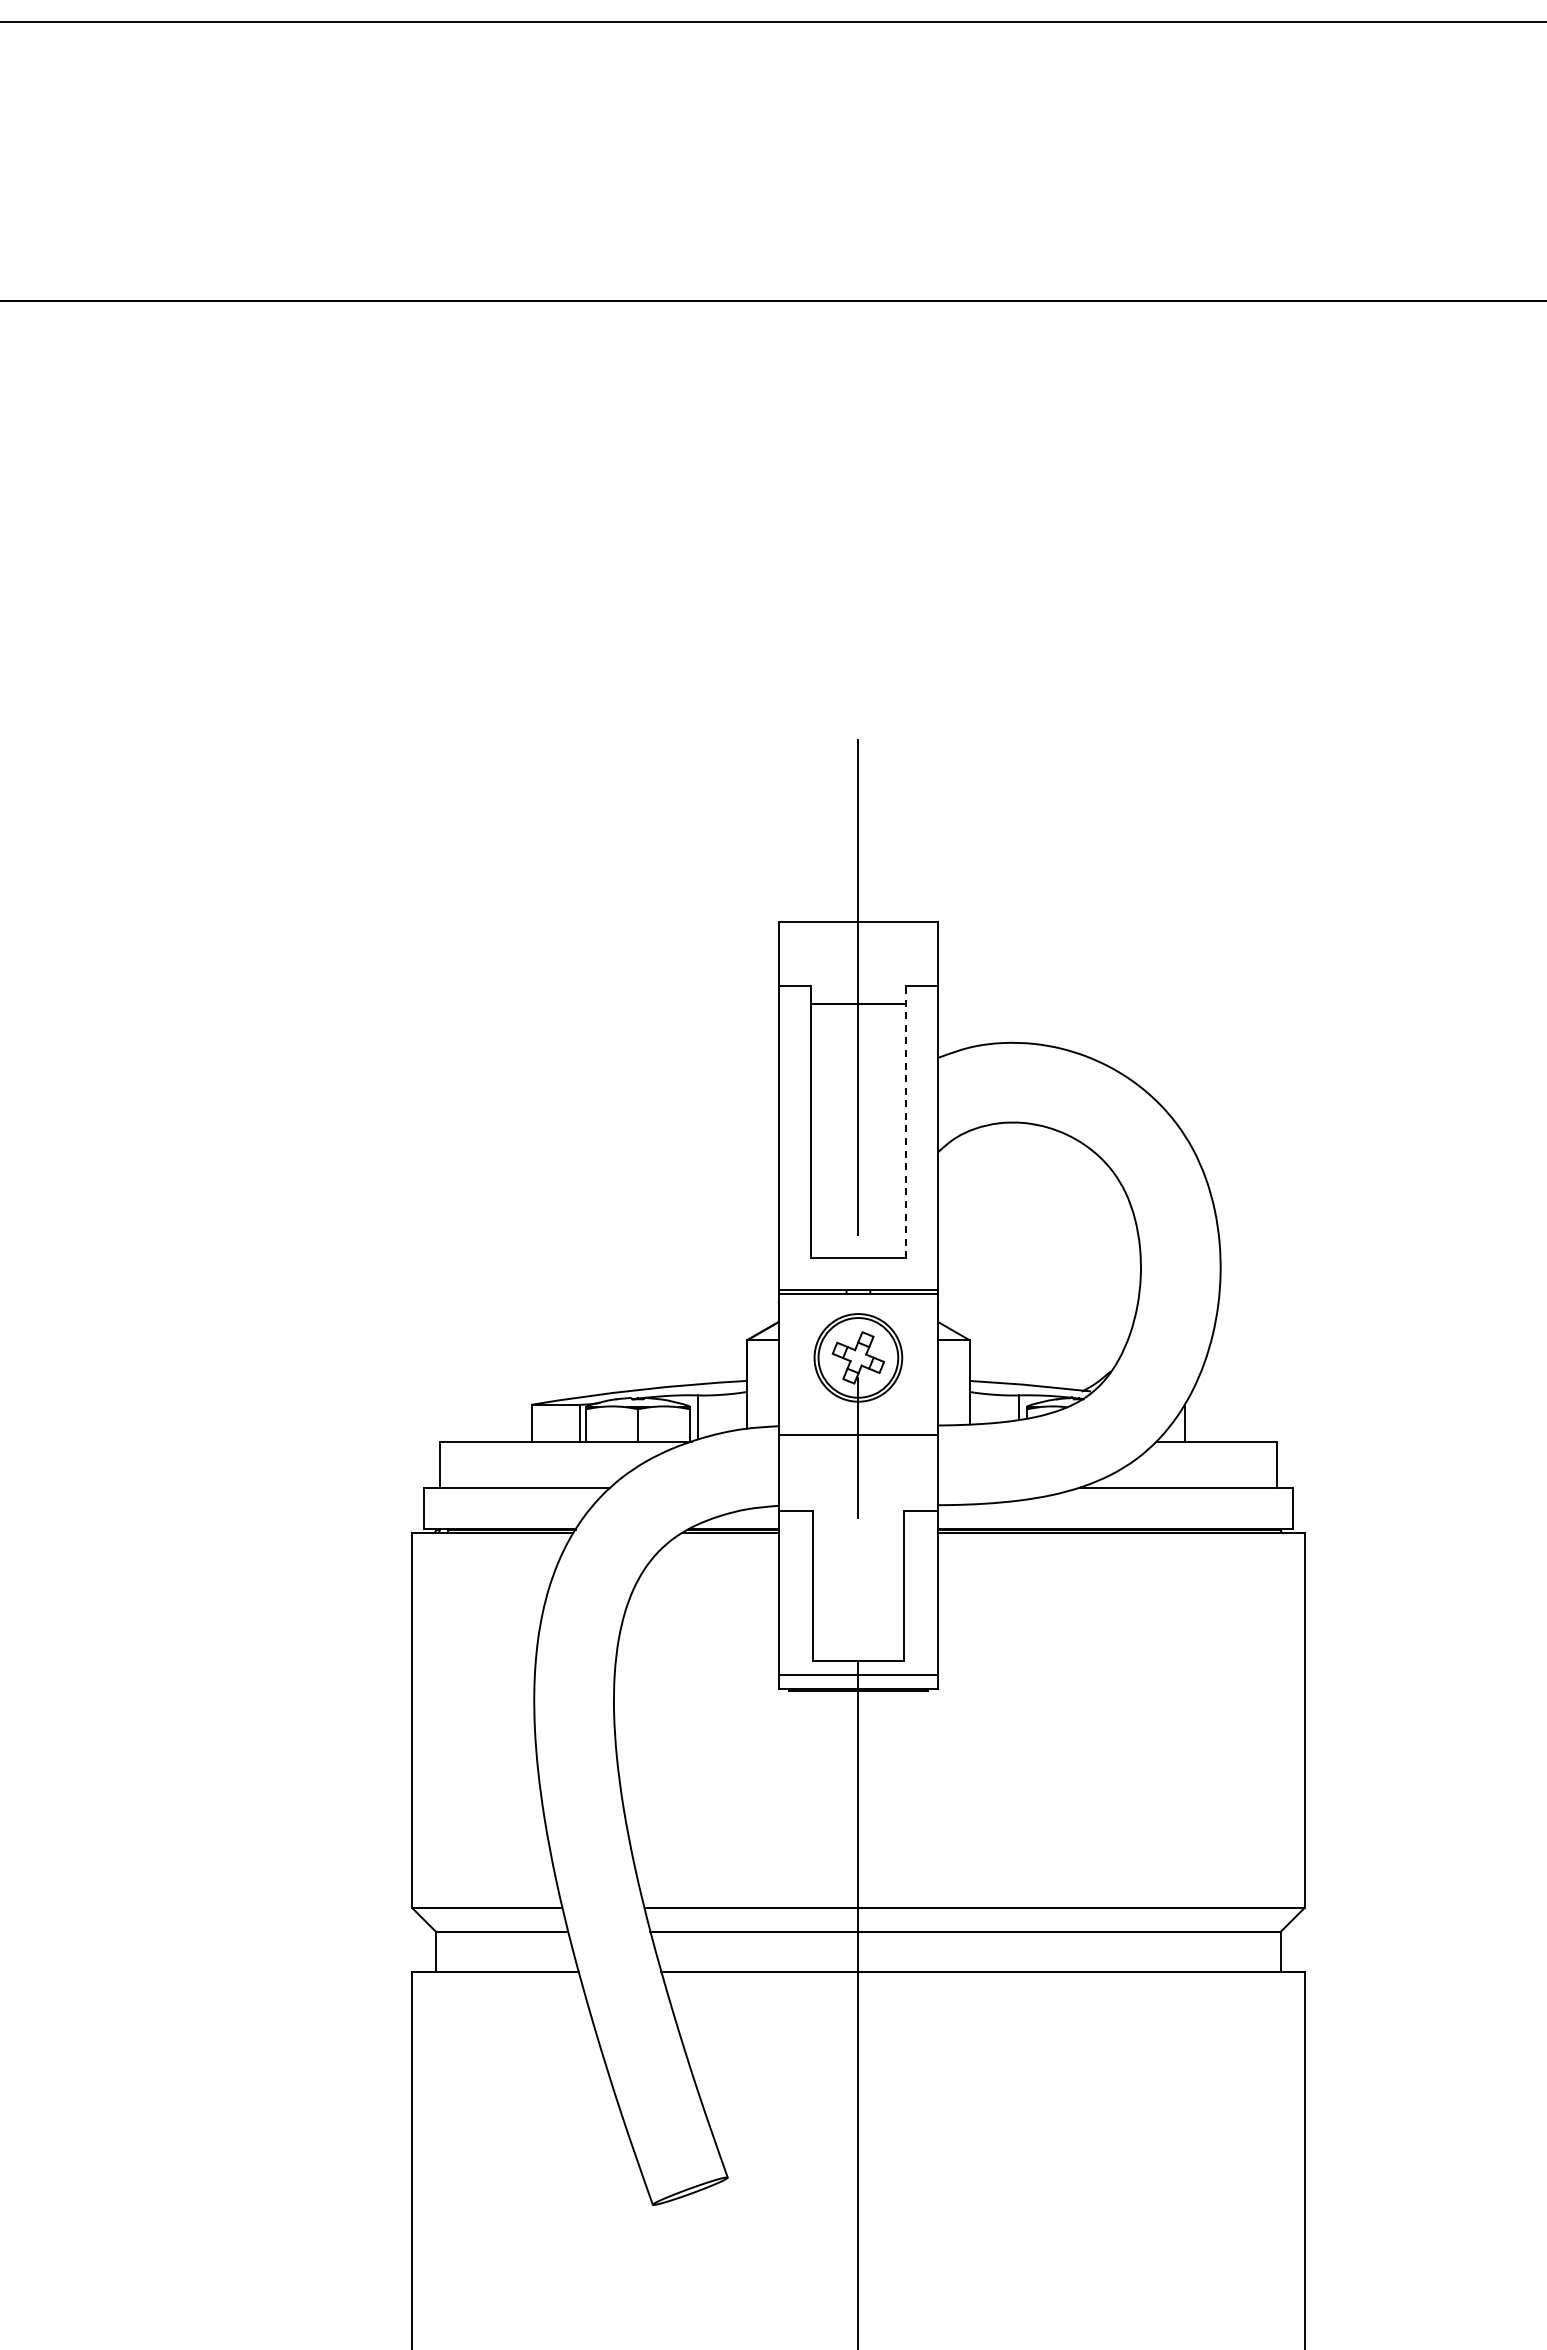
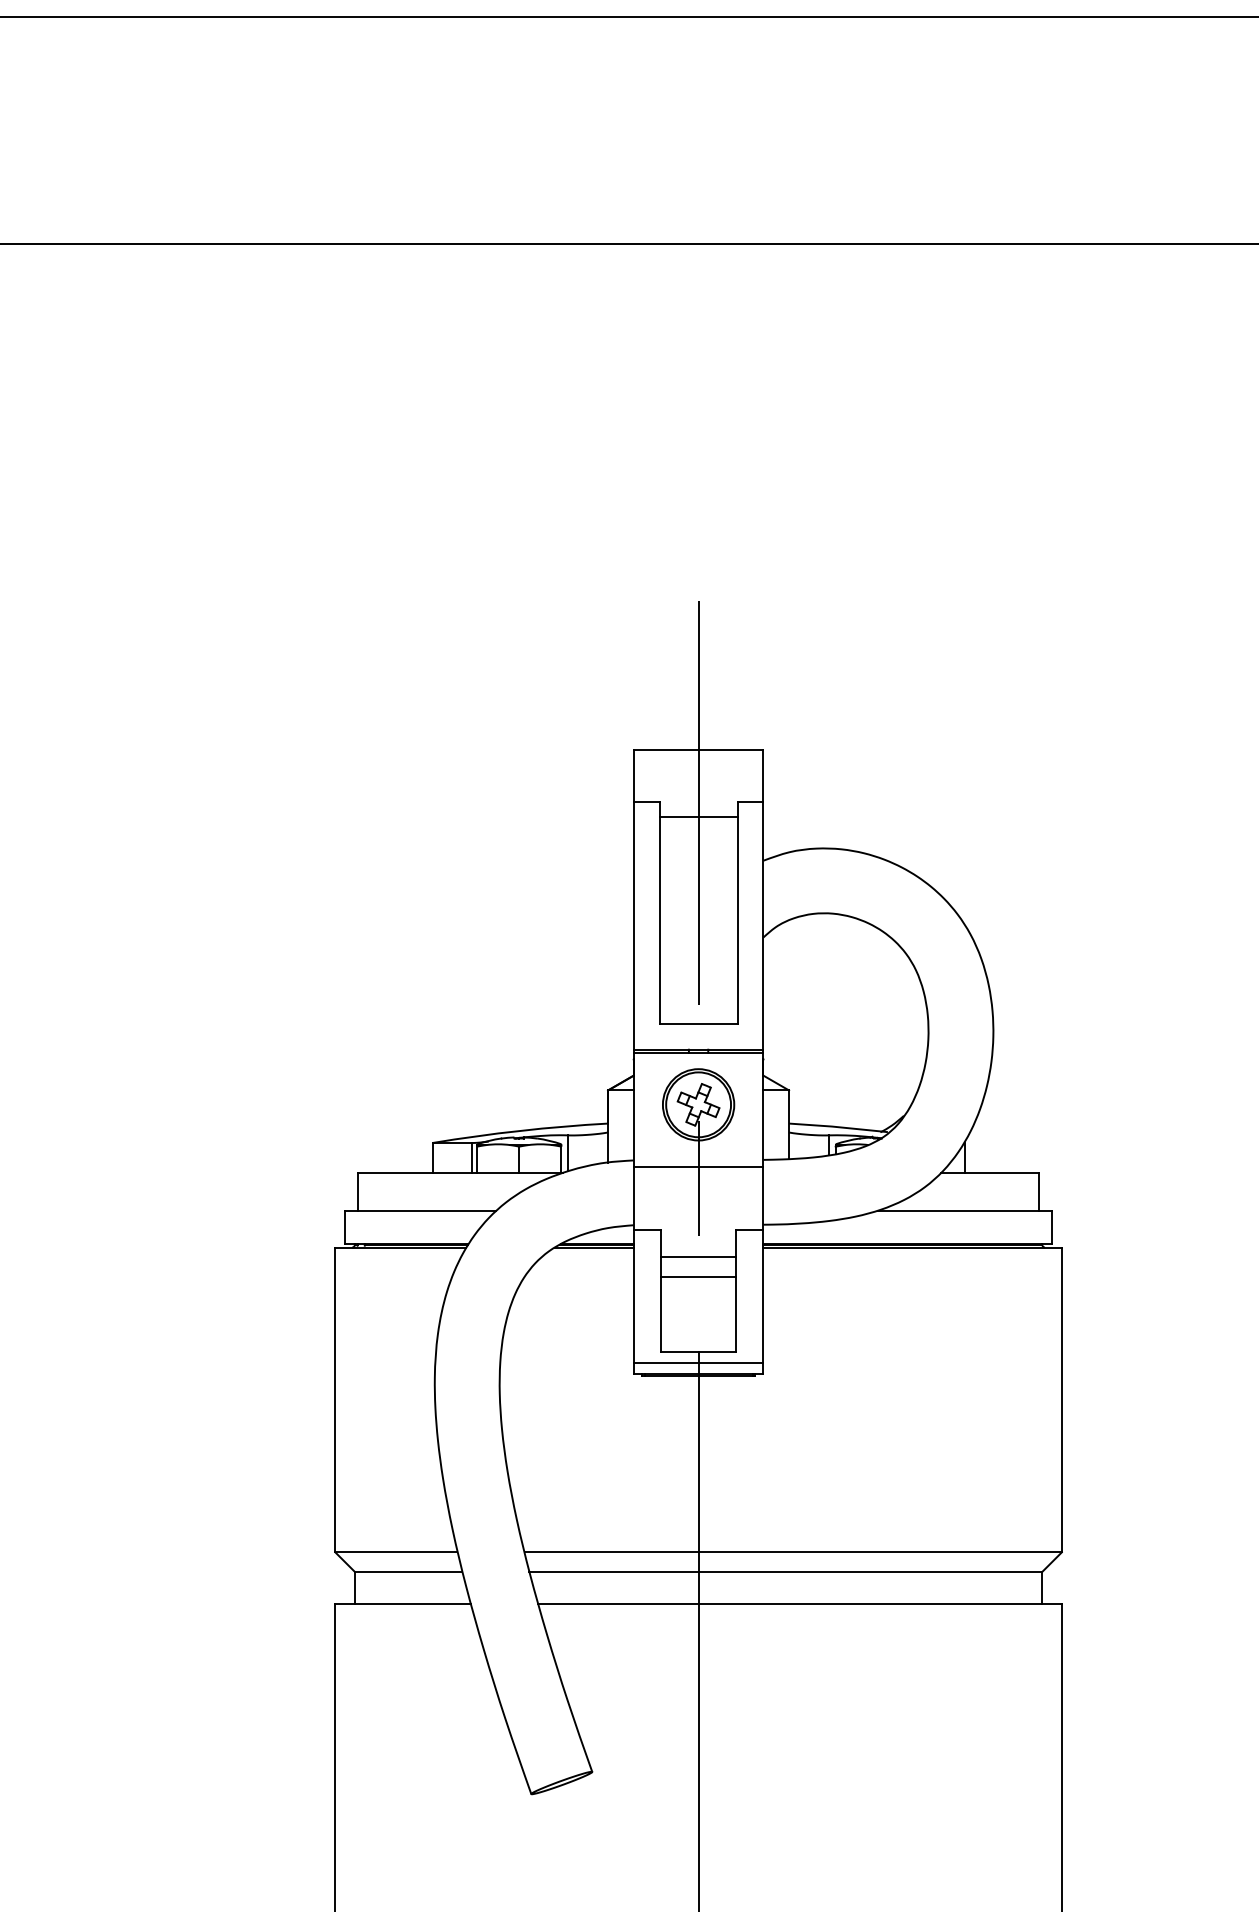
line: (906, 1121) -> (737, 912), dashed -> solid
line: (858, 1545) -> (698, 1257), added
line: (858, 1569) -> (698, 1277), added

